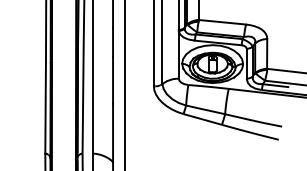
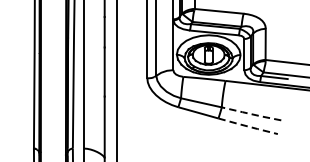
line: (253, 120) -> (251, 113), solid -> dashed
line: (250, 132) -> (248, 126), solid -> dashed

